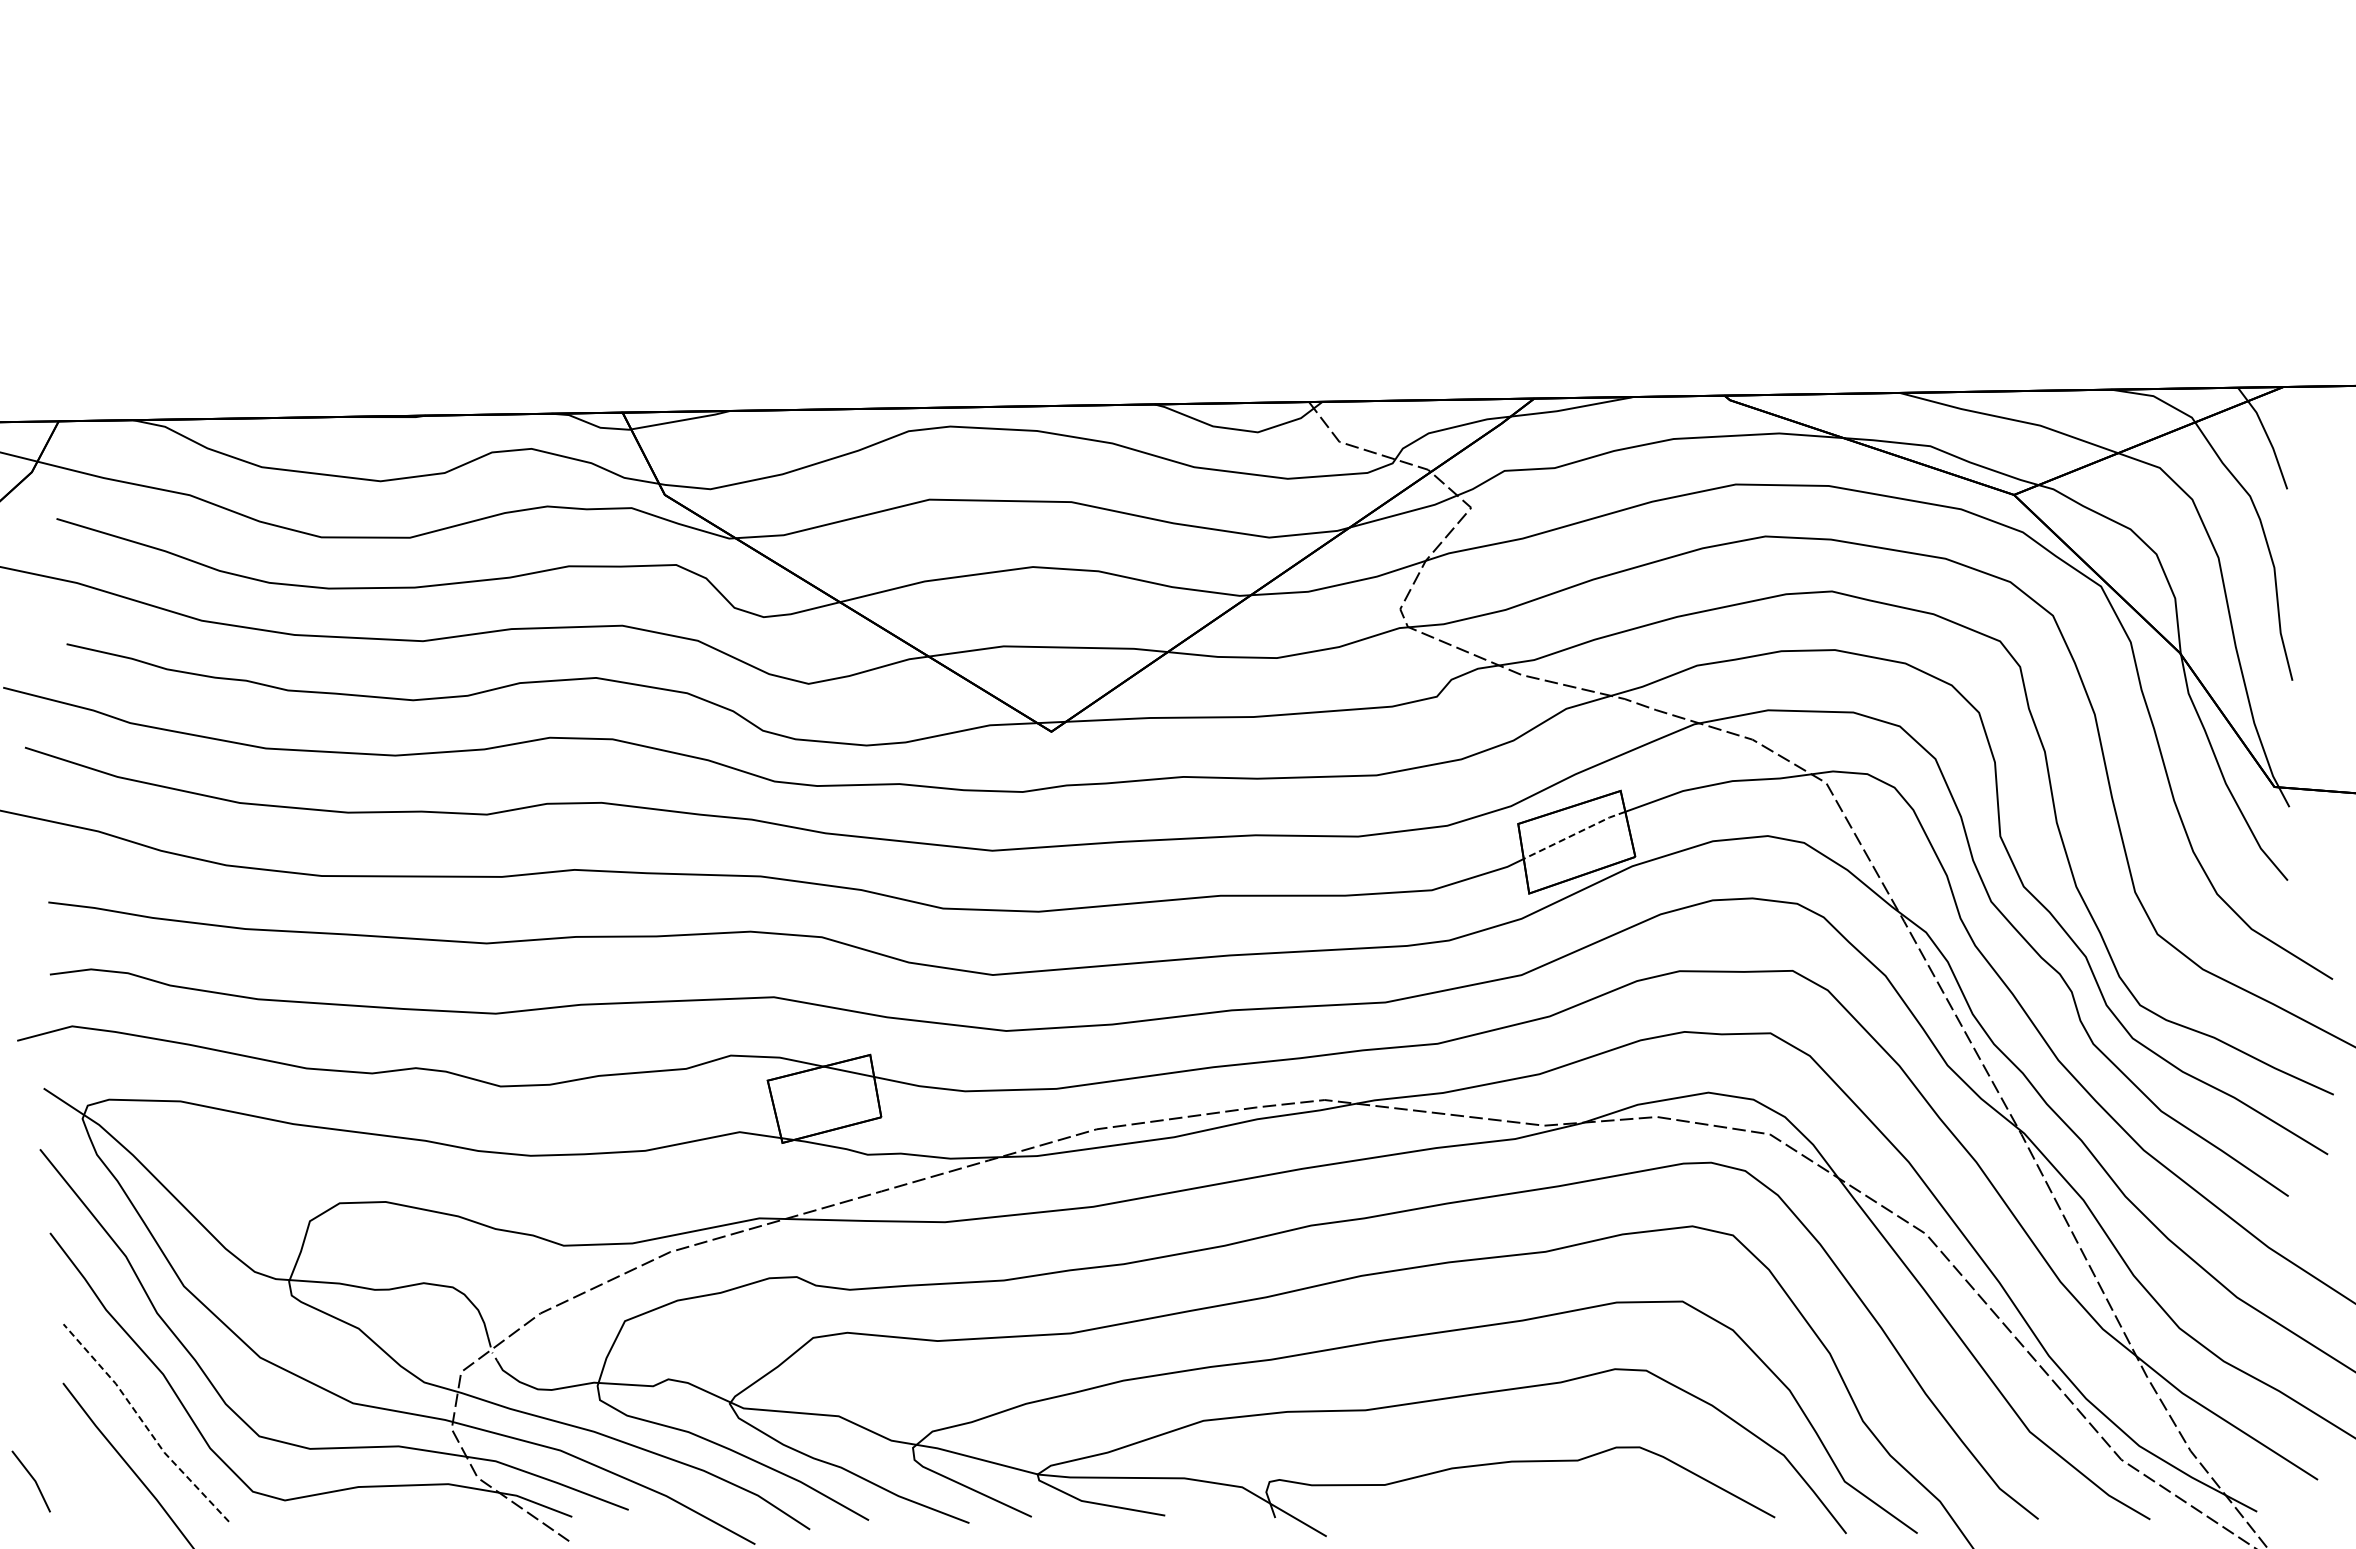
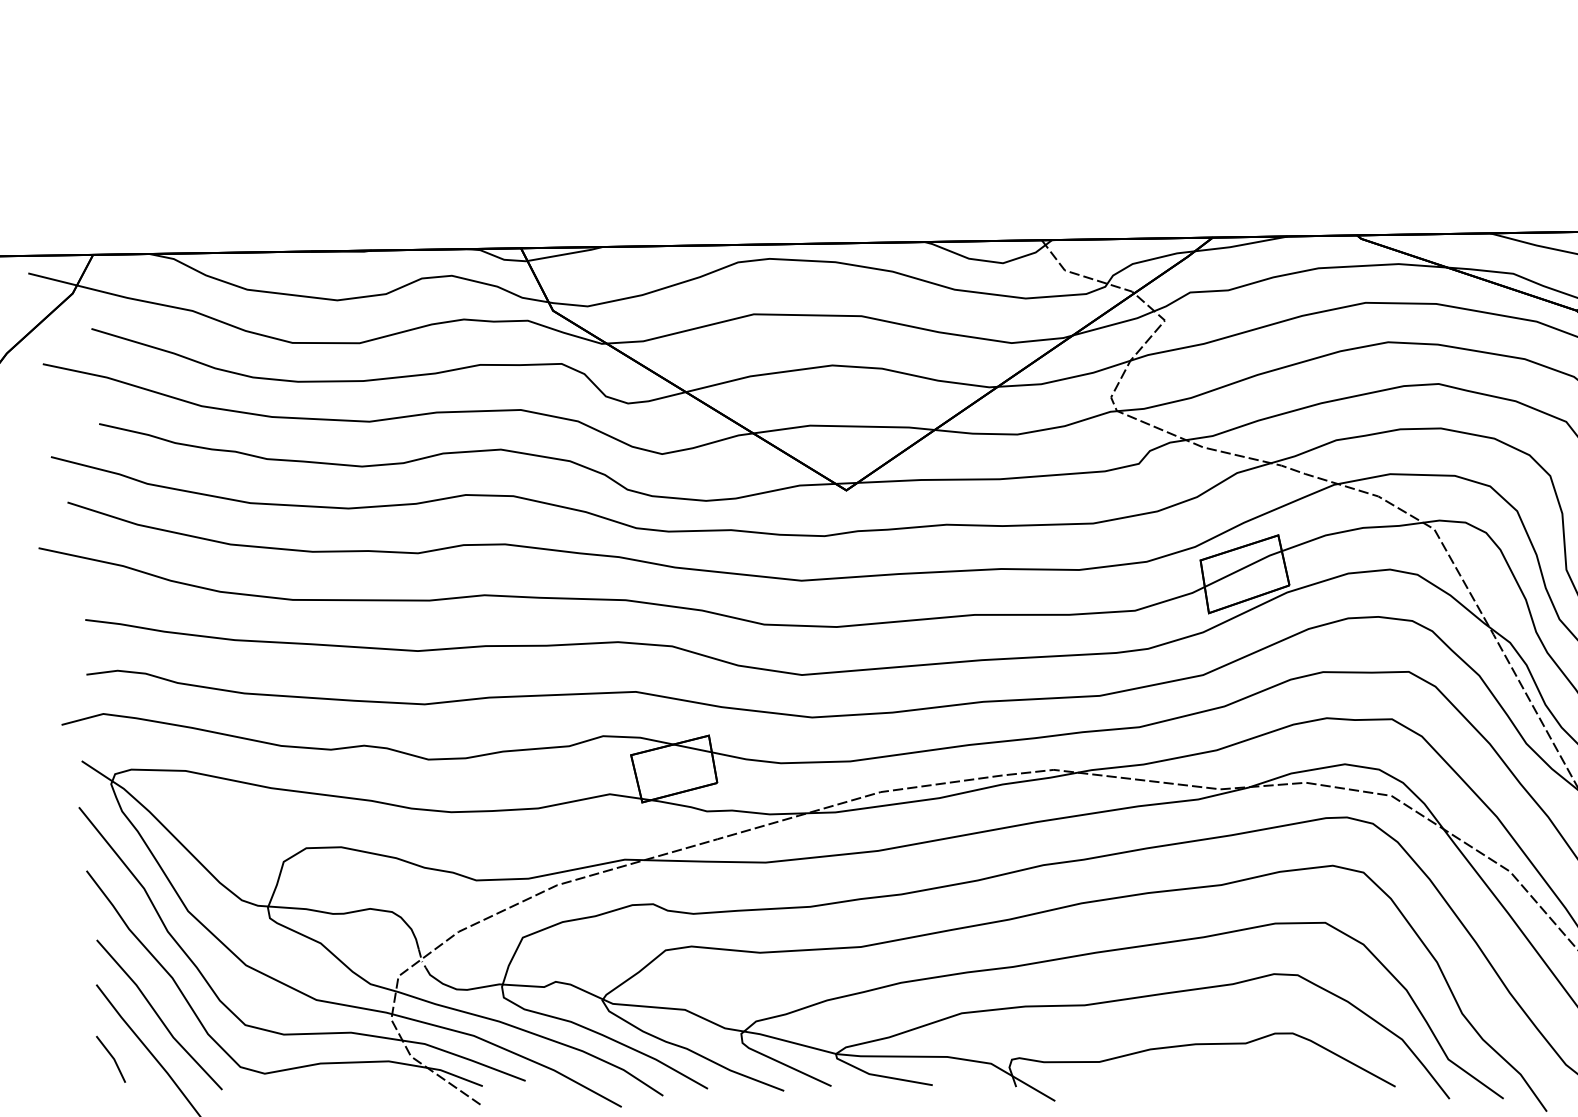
line: (1574, 834) -> (1243, 568), dashed -> solid
line: (144, 1424) -> (158, 1016), dashed -> solid
line: (32, 1479) -> (111, 1057), moved

